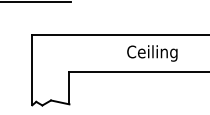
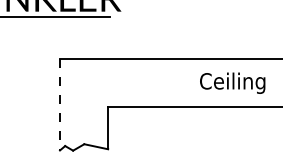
text: (152, 52) -> (232, 82), moved
line: (32, 69) -> (60, 104), solid -> dashed

